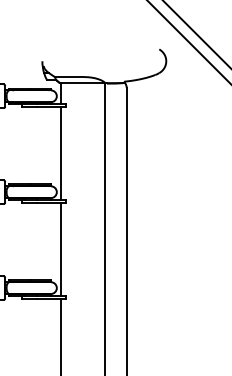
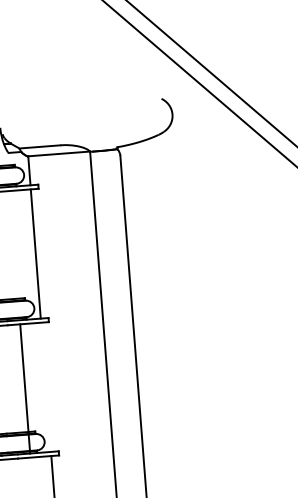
line: (60, 248) -> (24, 387), moved

